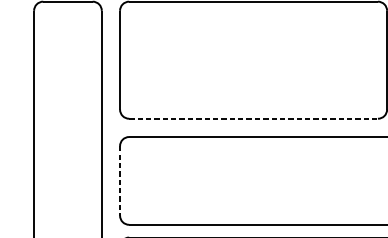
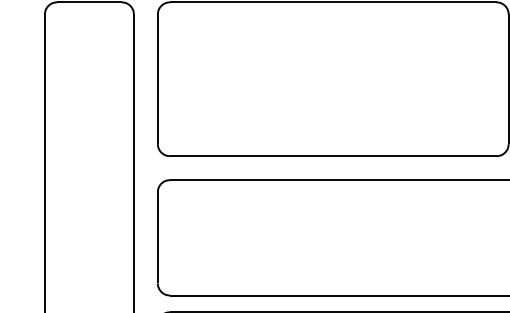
line: (253, 119) -> (333, 156), dashed -> solid
line: (119, 180) -> (157, 237), dashed -> solid

